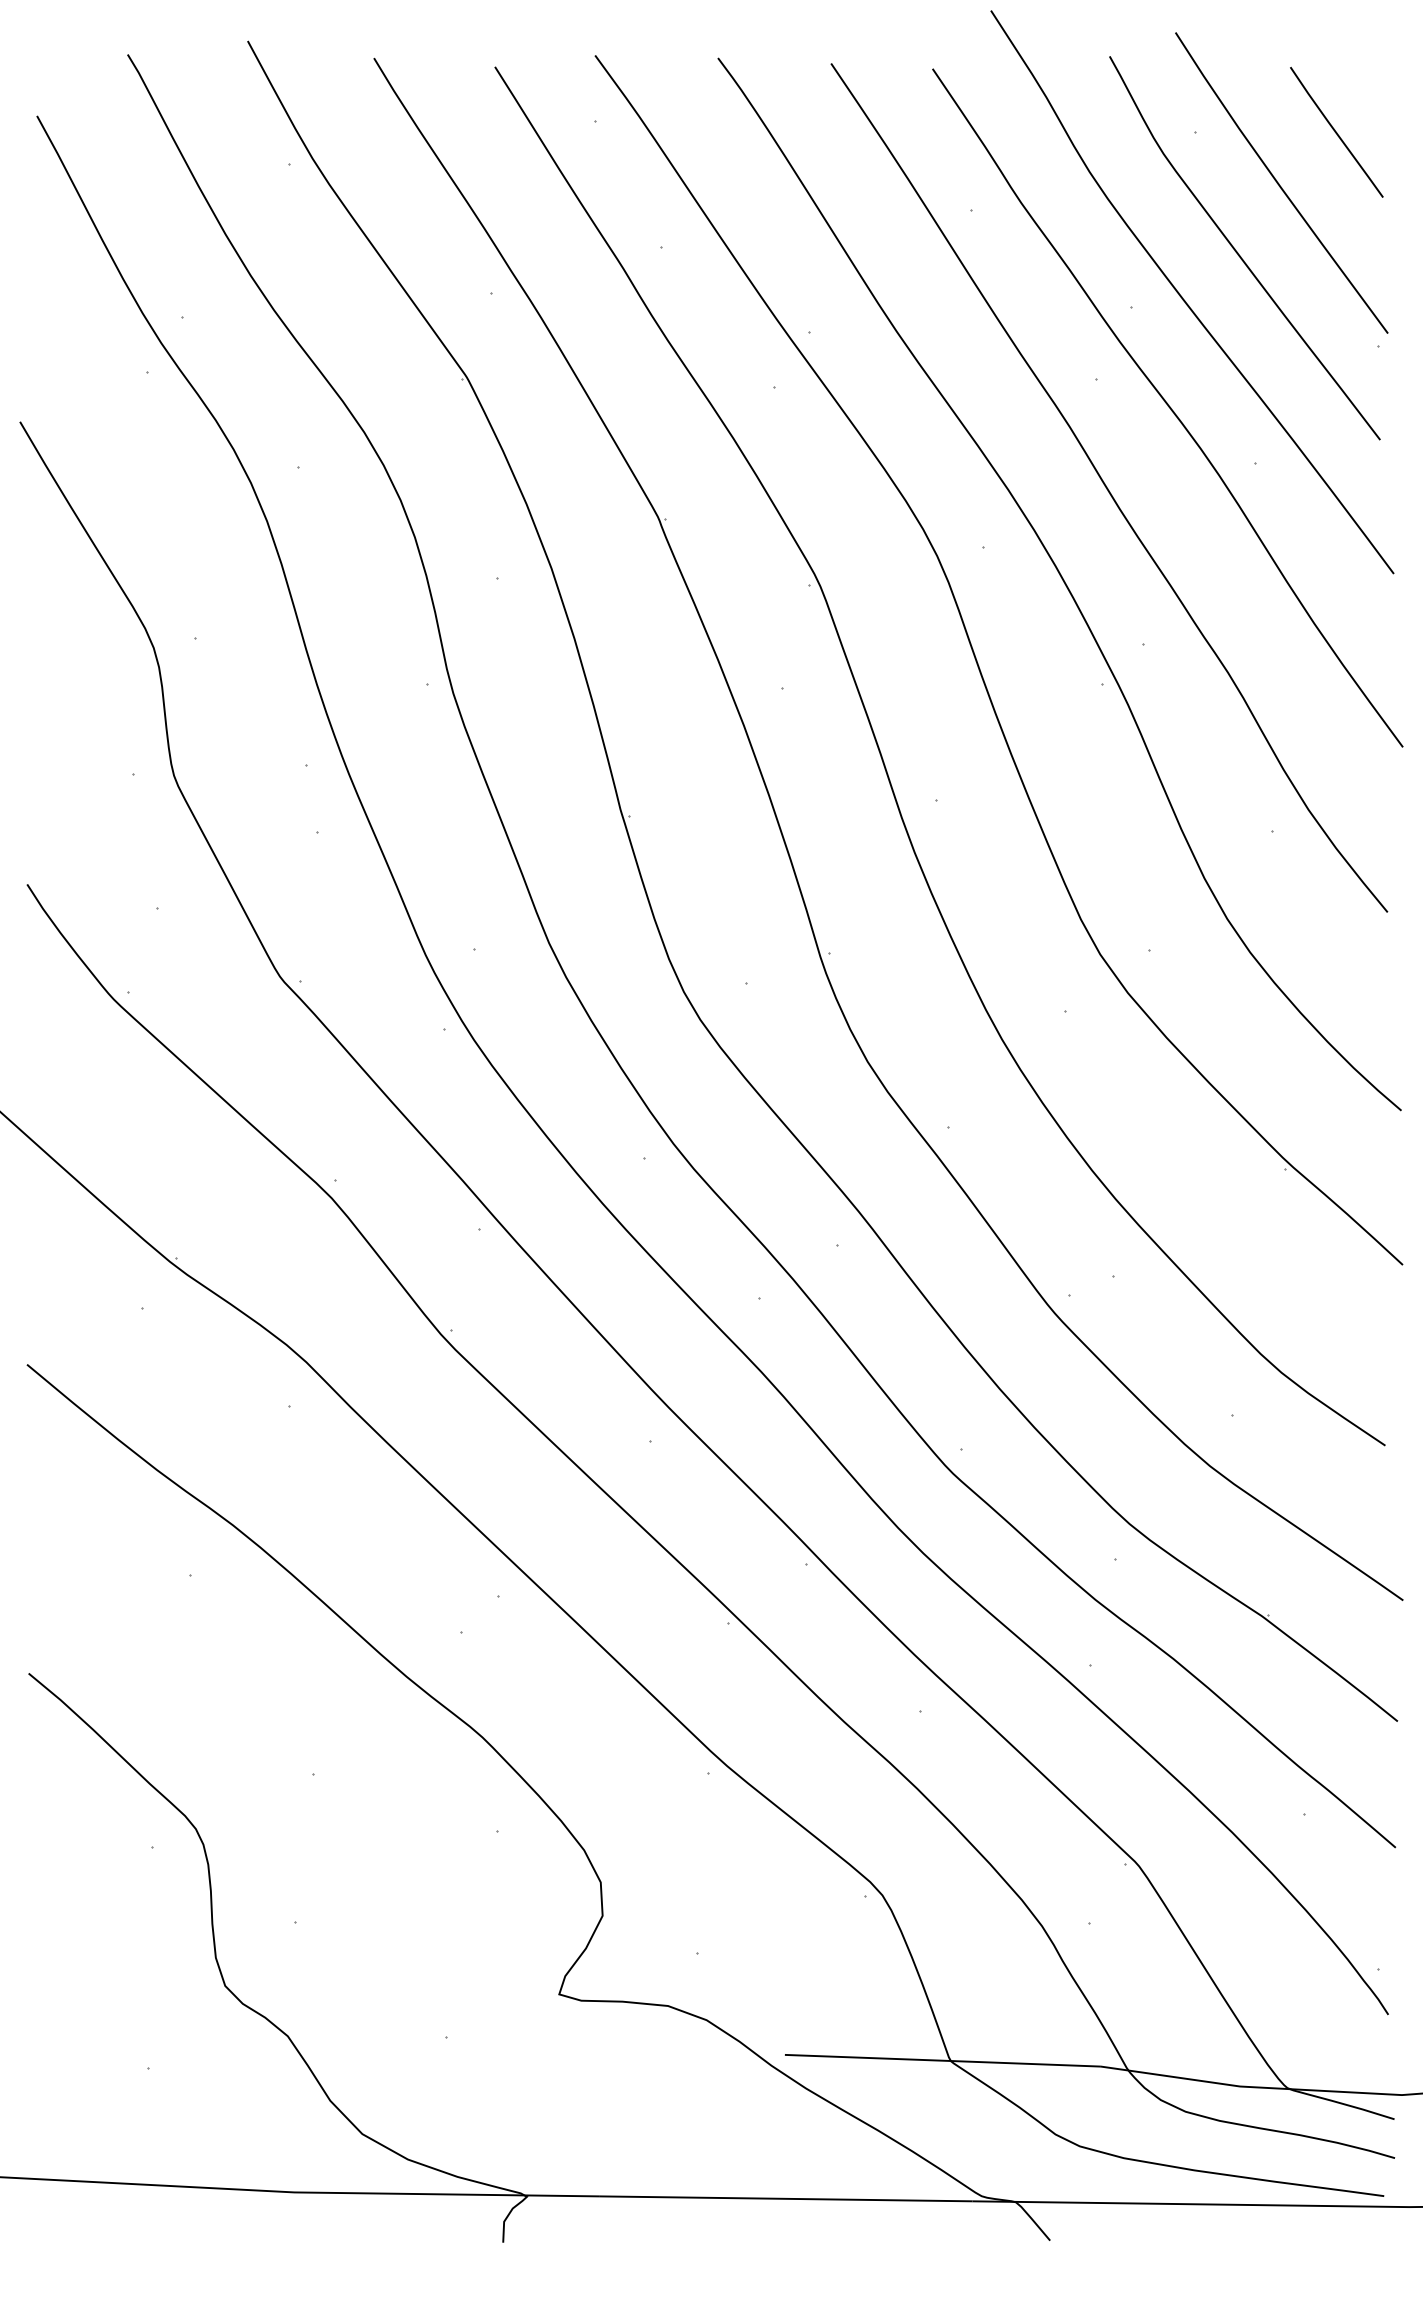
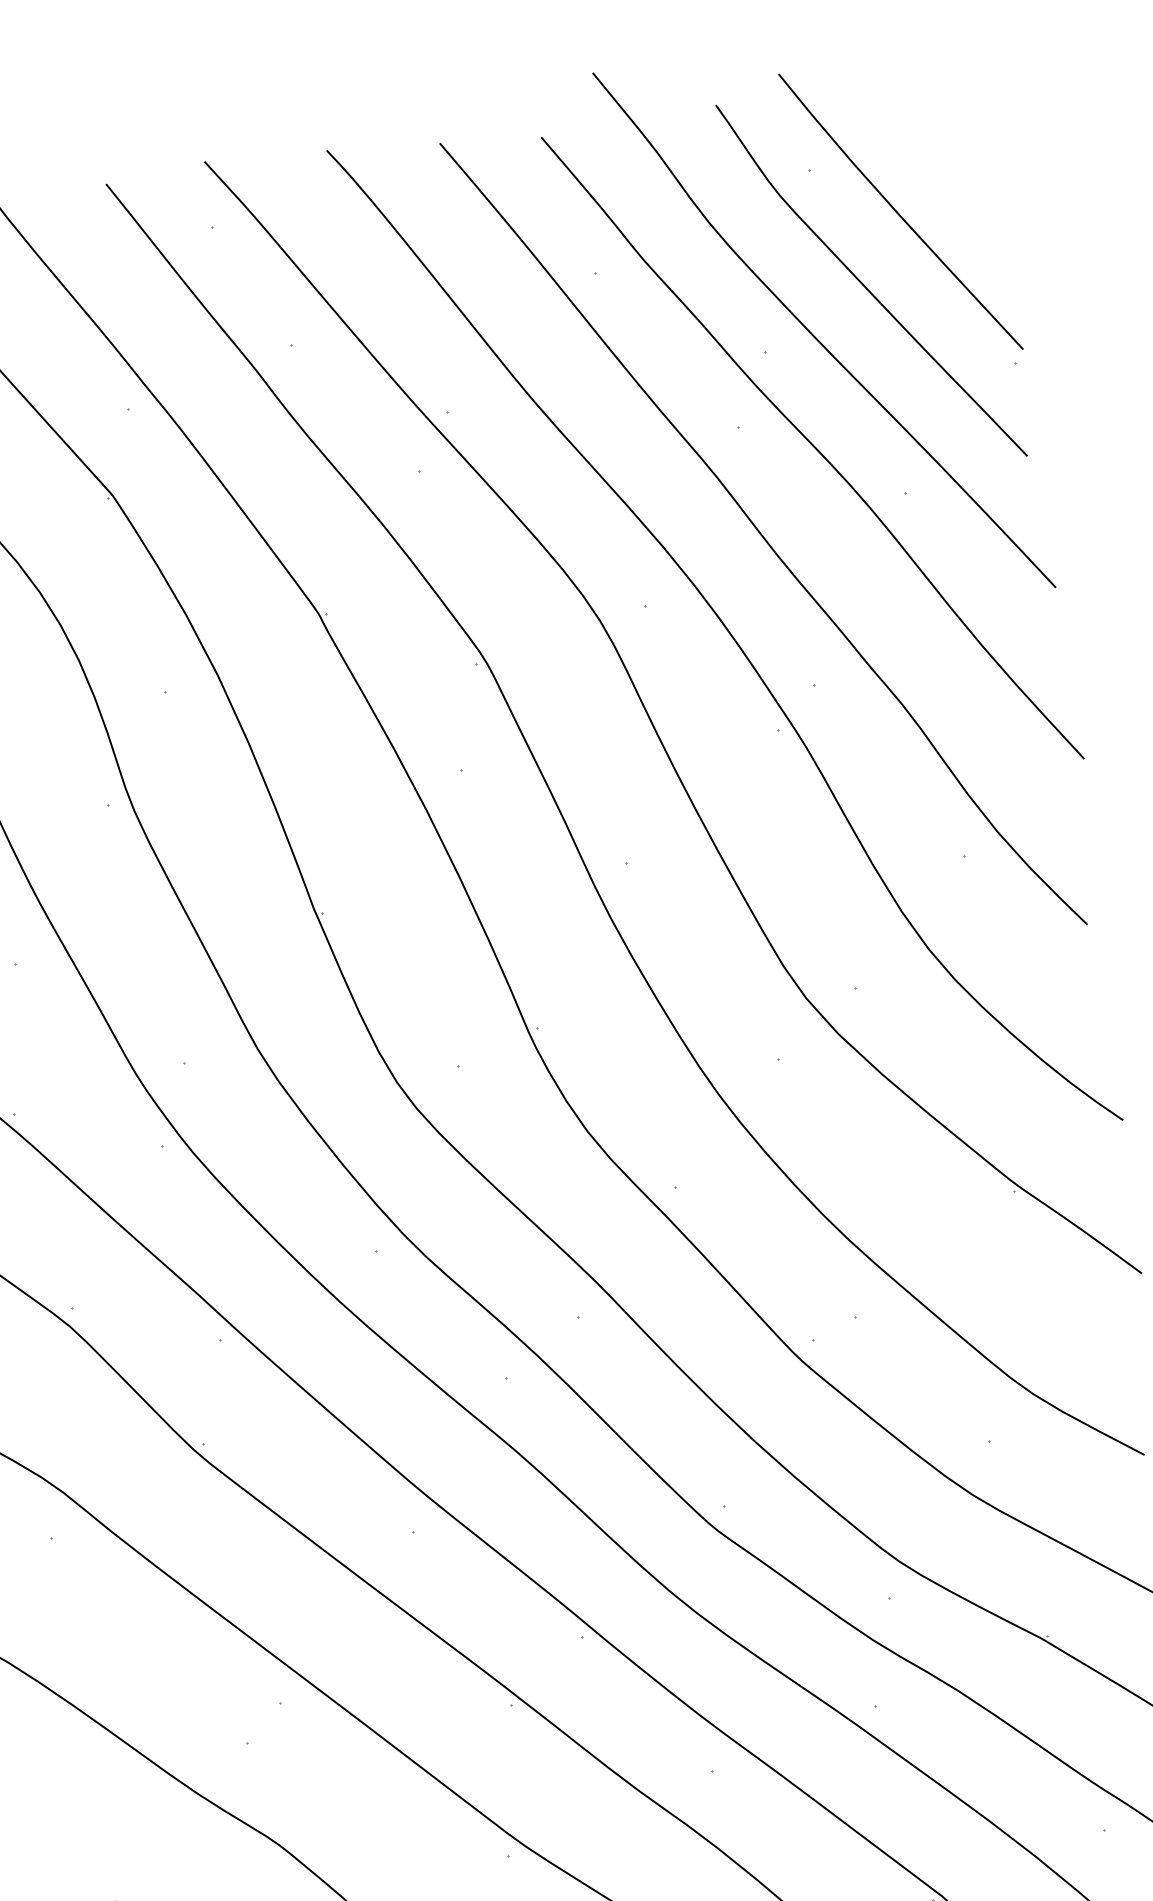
line: (1336, 132) -> (949, 155), removed

